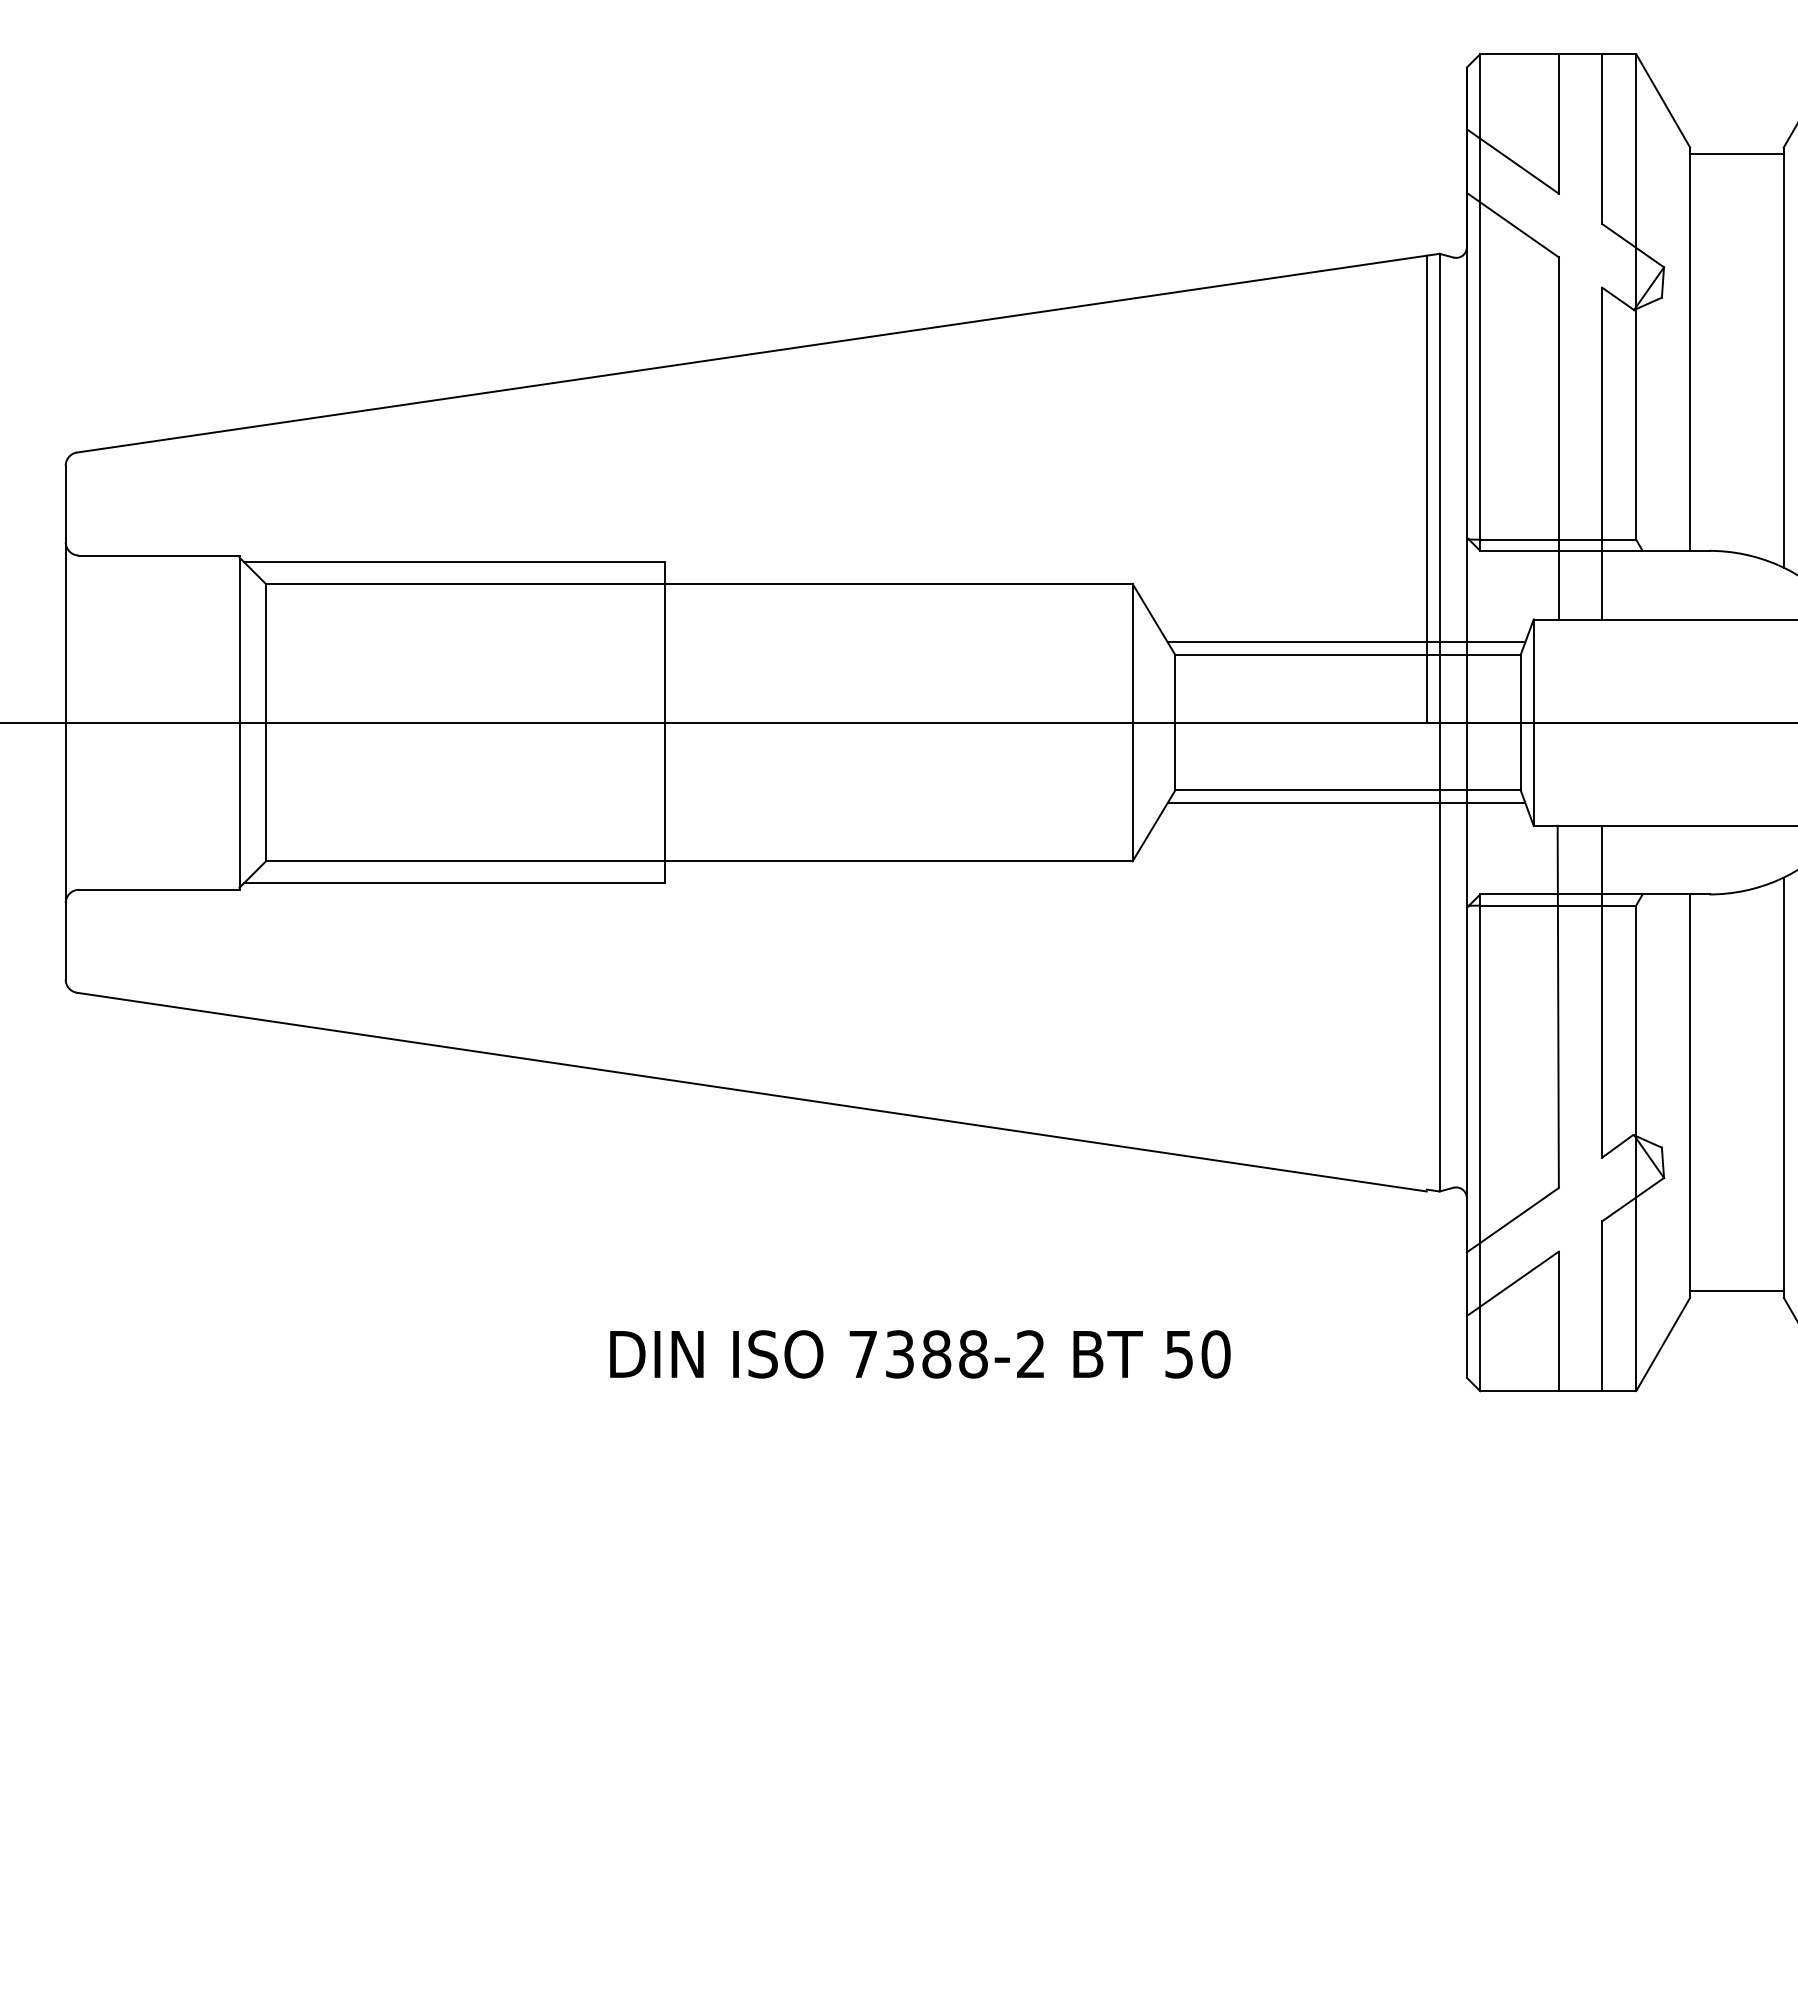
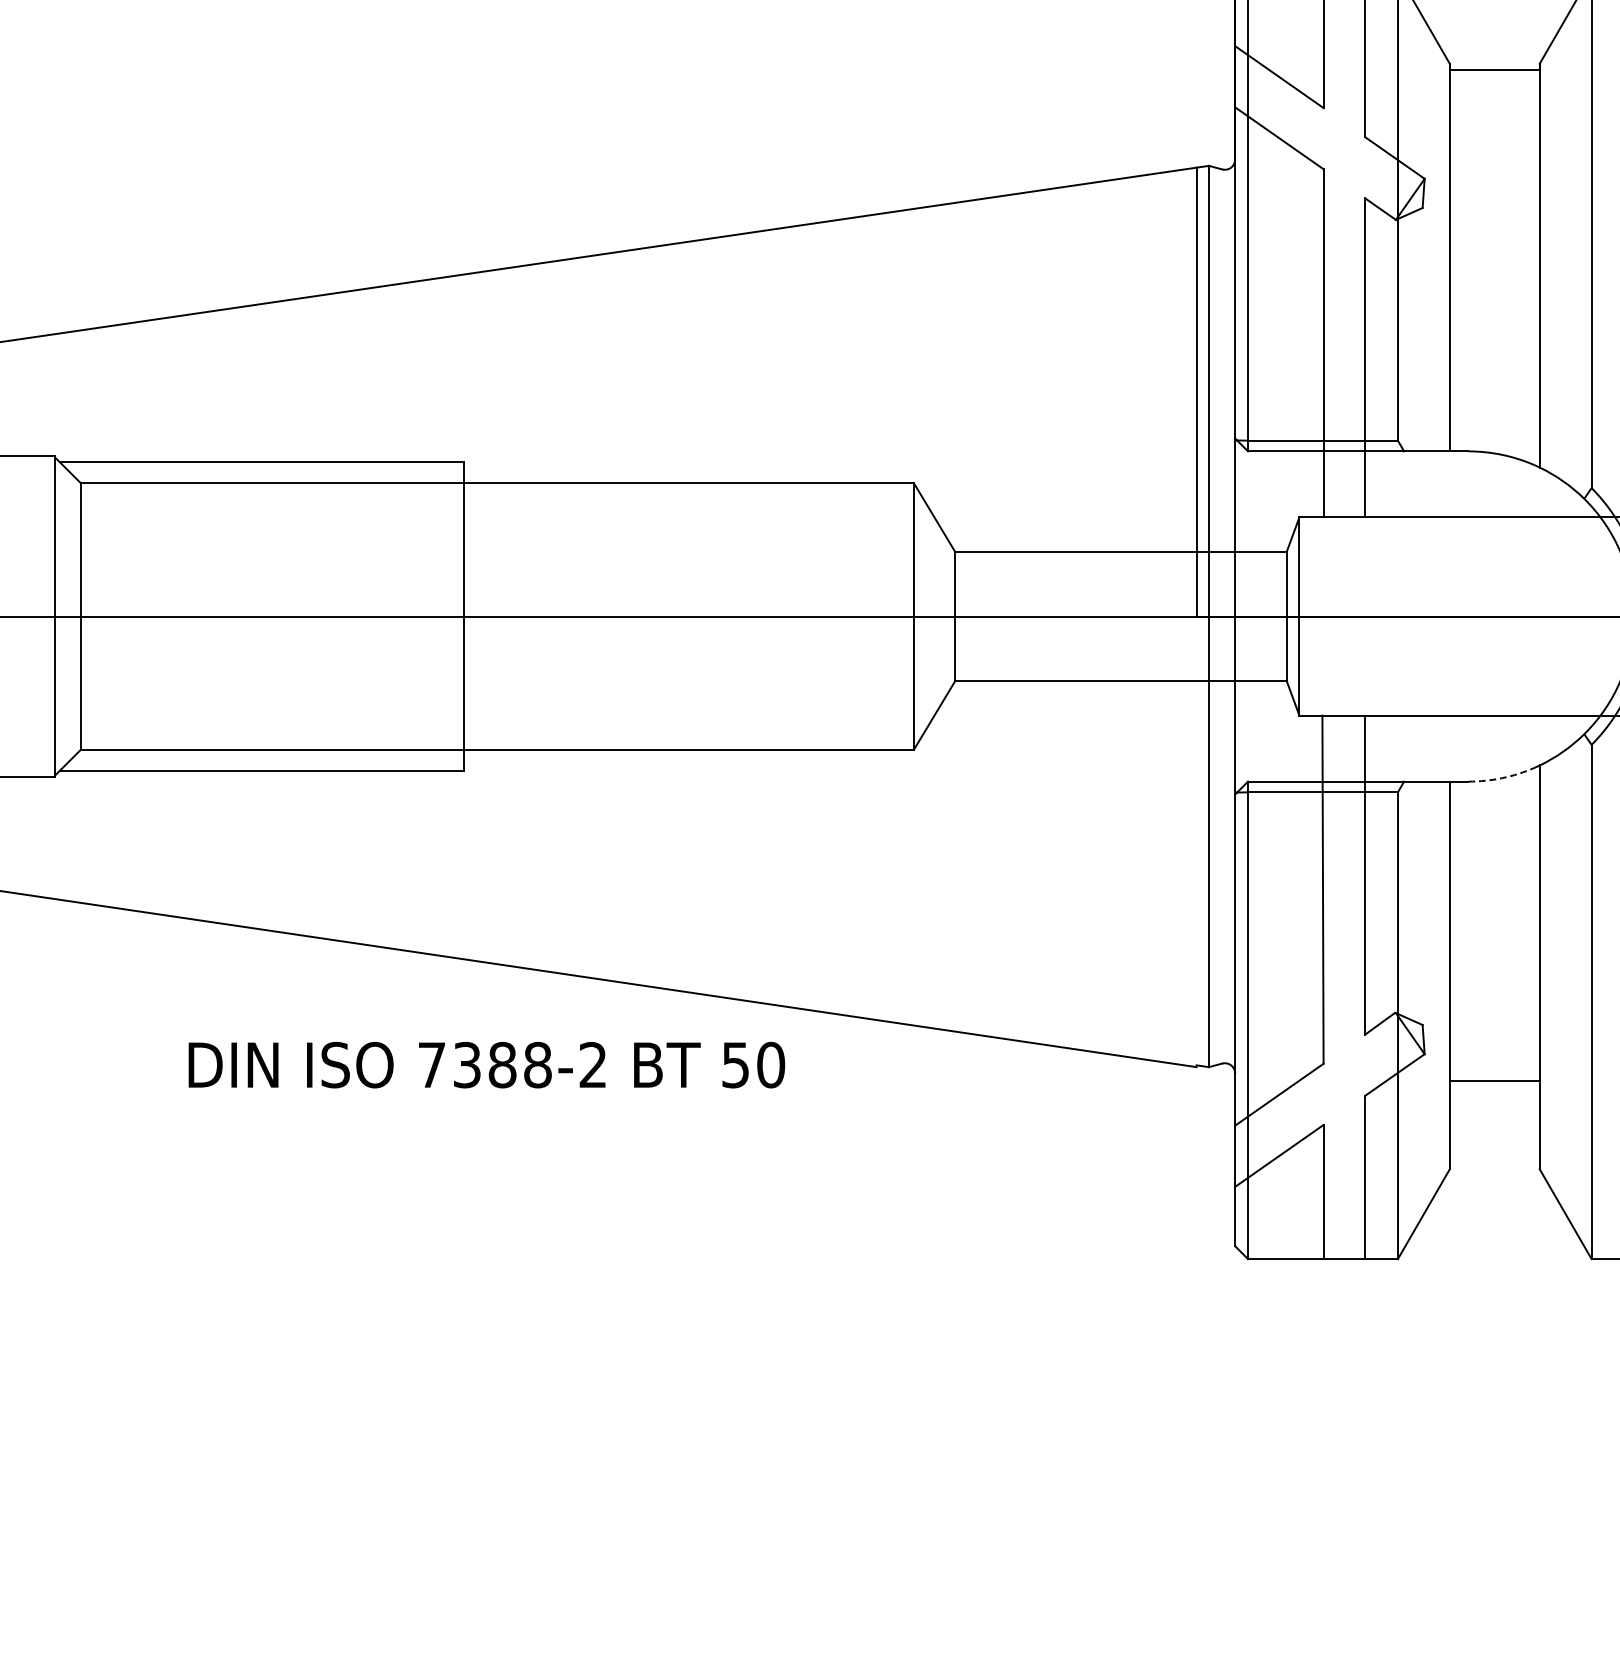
line: (1346, 642) -> (1119, 539), removed
line: (1346, 802) -> (1119, 693), removed
arc: (1744, 890) -> (1502, 777), solid -> dashed
line: (1736, 1290) -> (1494, 1080), moved
text: (920, 1354) -> (486, 1065), moved

